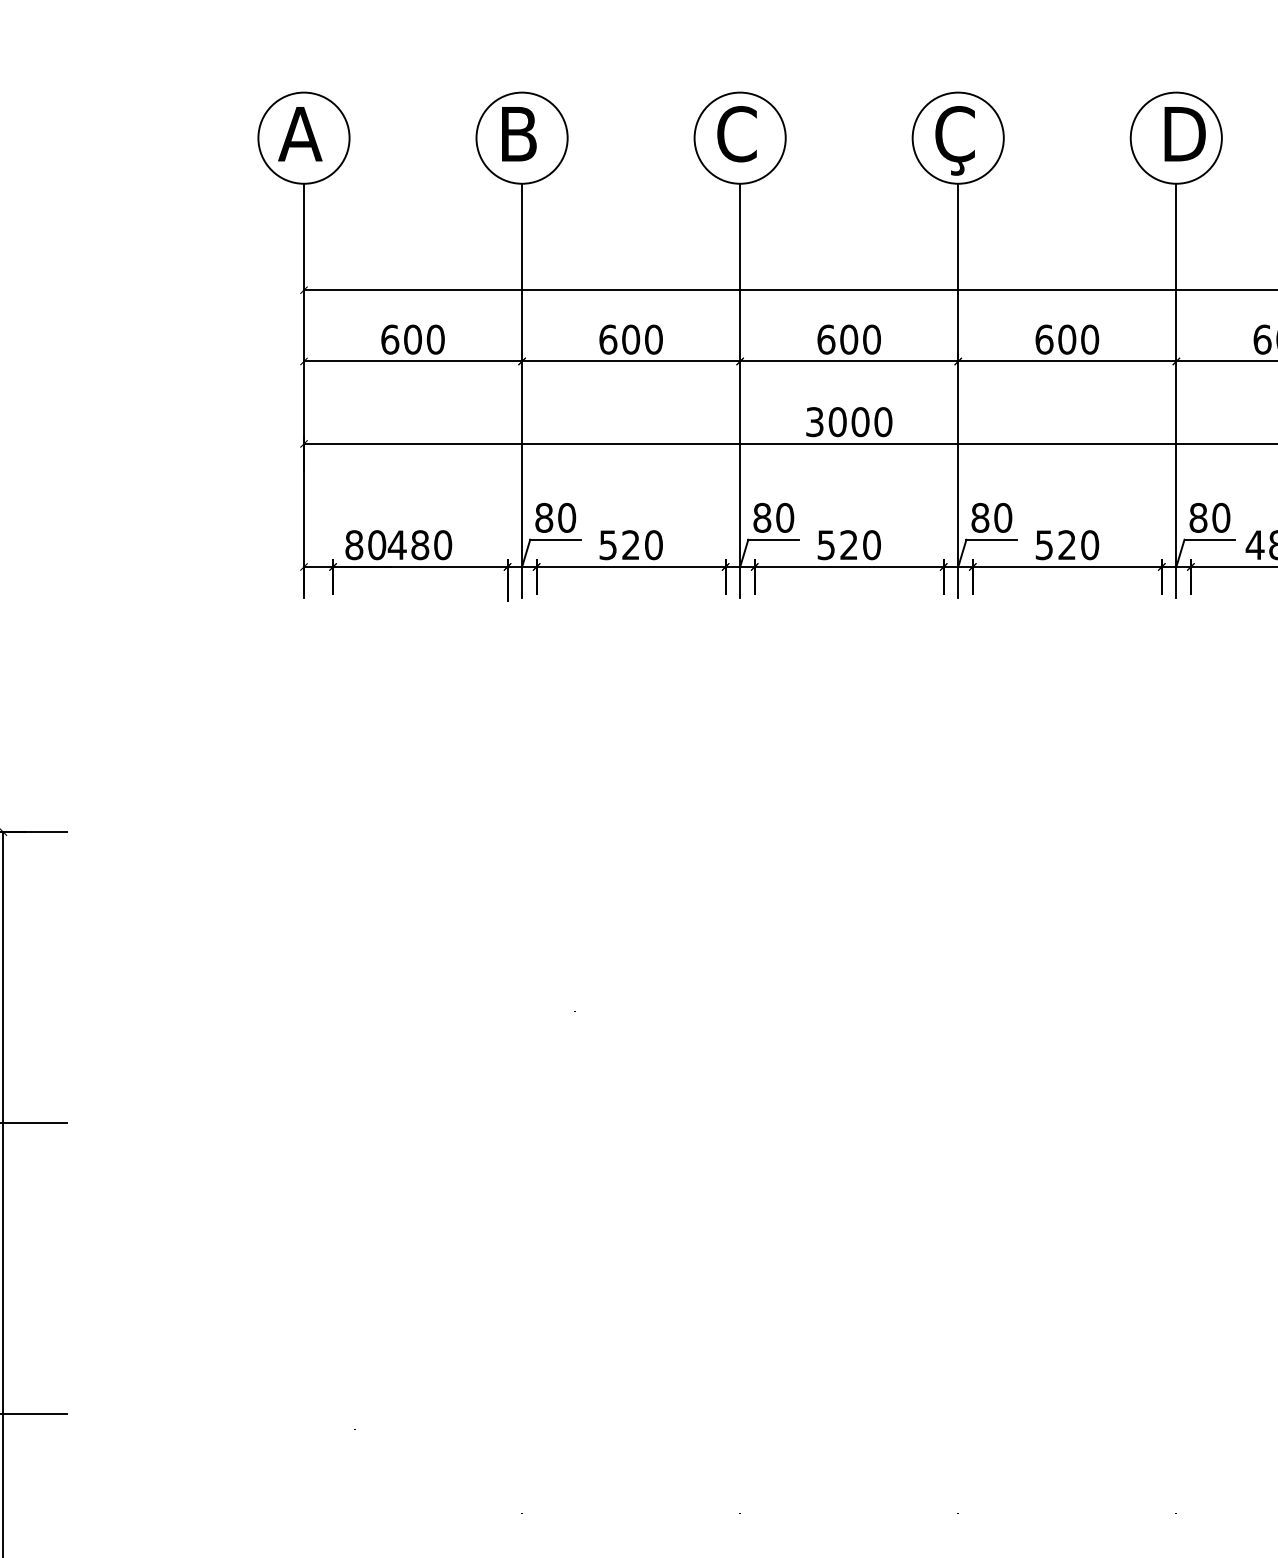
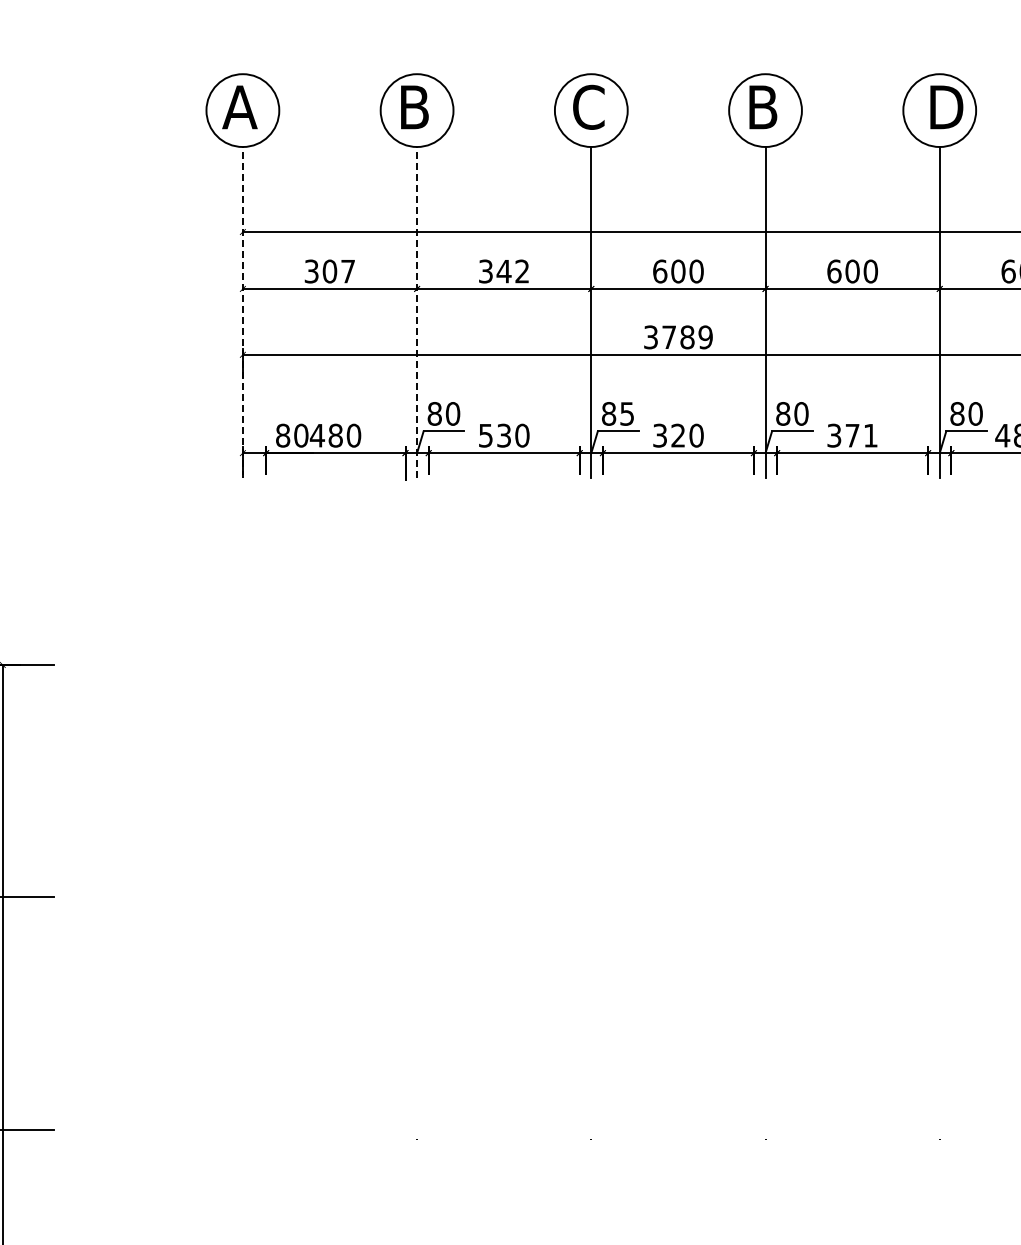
text: (954, 140) -> (762, 112), Ç -> B
text: (412, 339) -> (329, 271), 600 -> 307
text: (630, 339) -> (503, 271), 600 -> 342
line: (303, 390) -> (242, 312), solid -> dashed
line: (522, 390) -> (417, 312), solid -> dashed
text: (860, 422) -> (687, 337), 3000 -> 3789
text: (785, 517) -> (627, 413), 80 -> 85
text: (826, 543) -> (660, 434), 520 -> 320
text: (630, 544) -> (503, 435), 520 -> 530
text: (1068, 544) -> (853, 435), 520 -> 371

